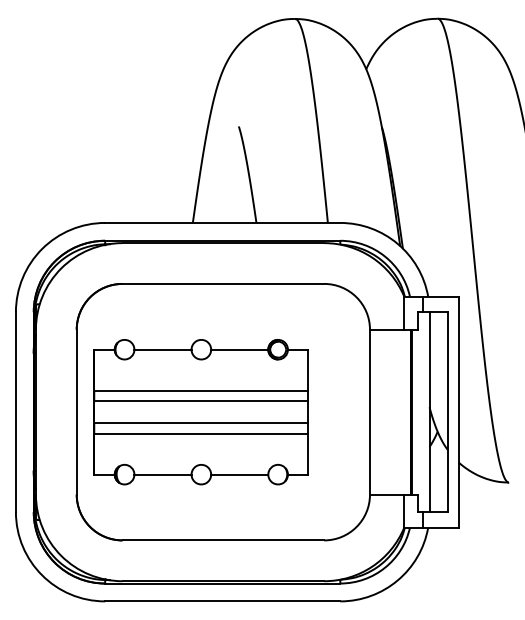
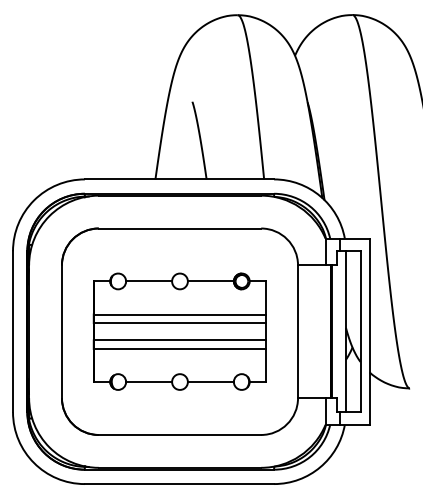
part: (200, 412) -> (179, 332), moved

